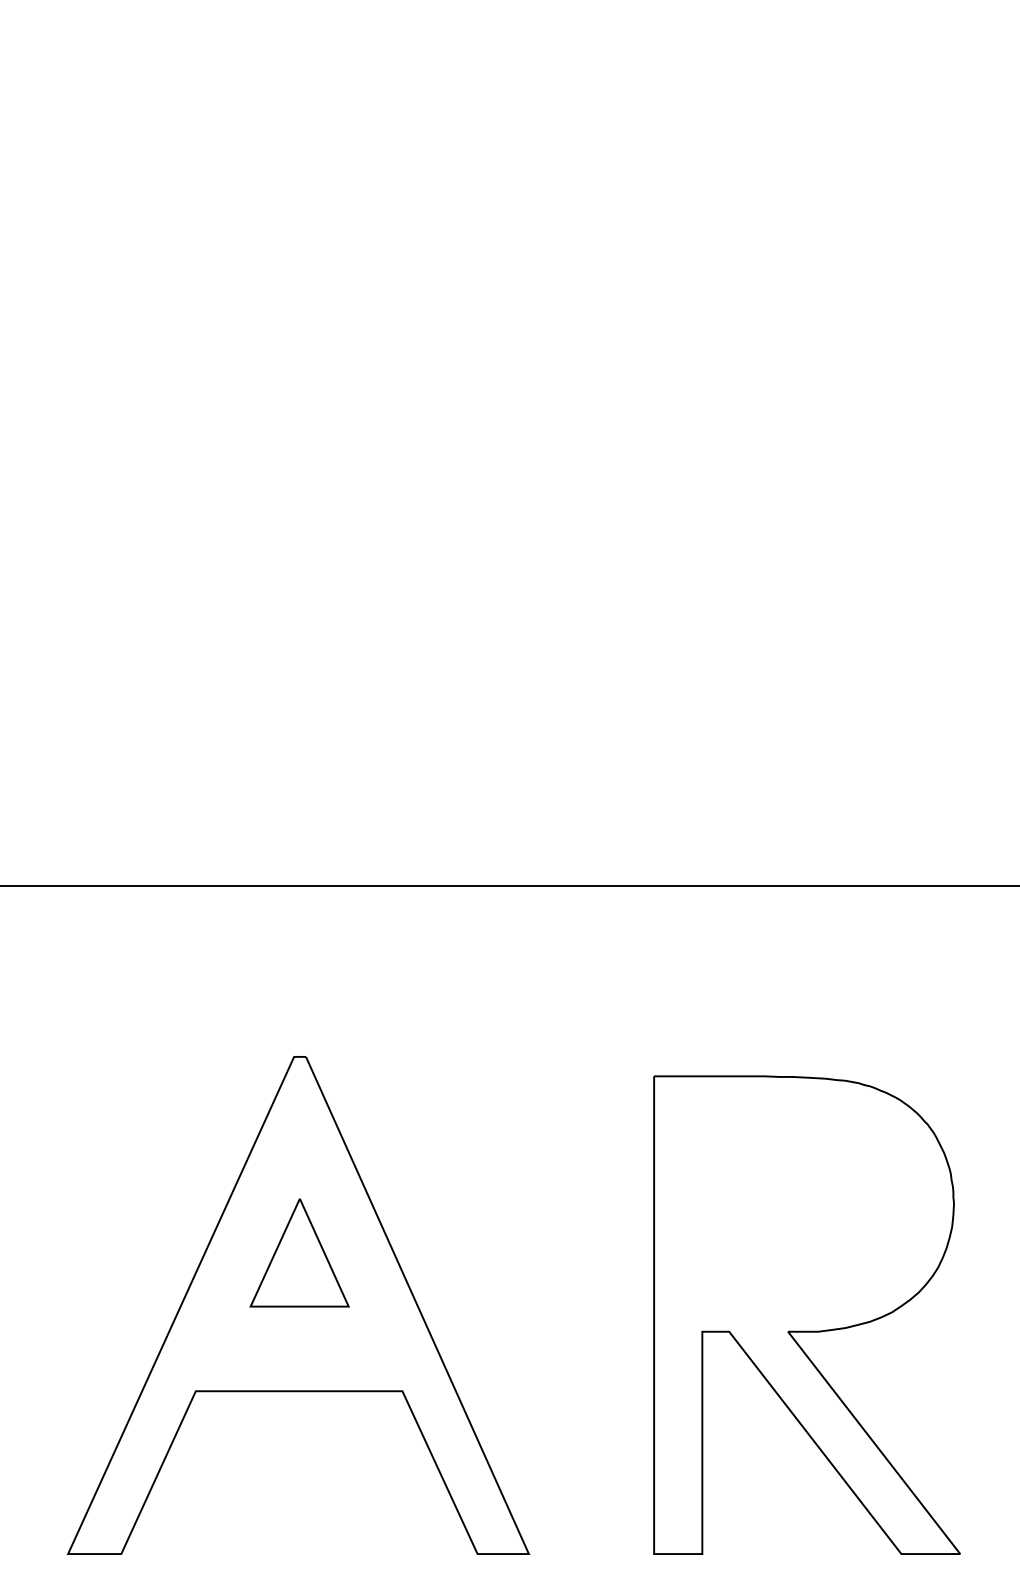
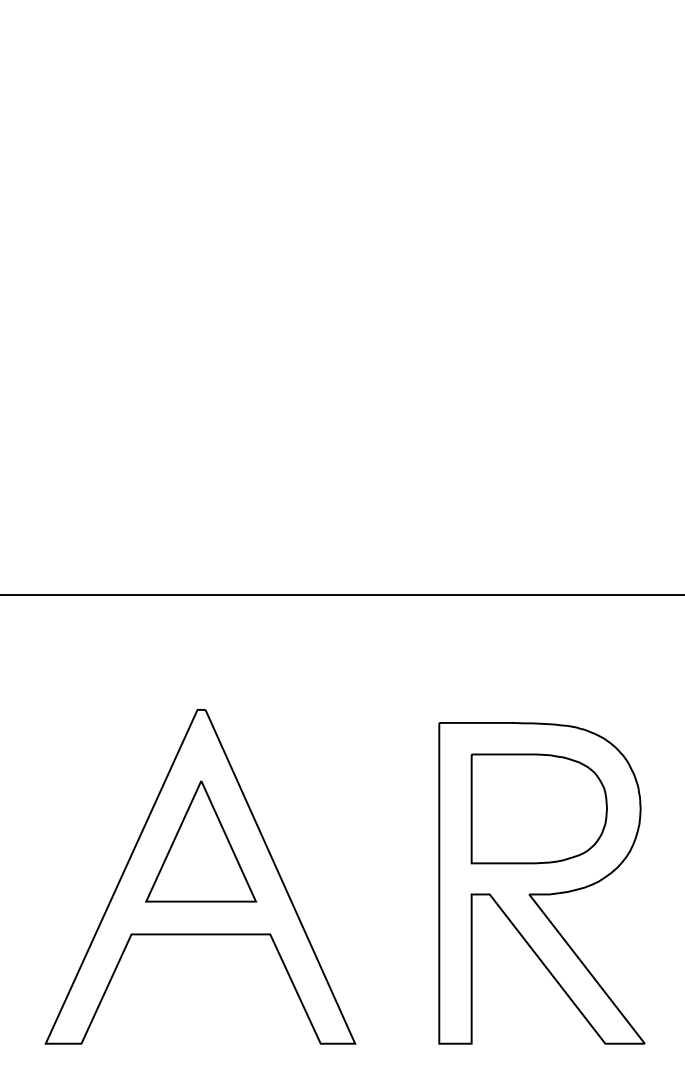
part: (801, 1203) -> (538, 808), added
part: (300, 1252) -> (201, 841), size x1.67

